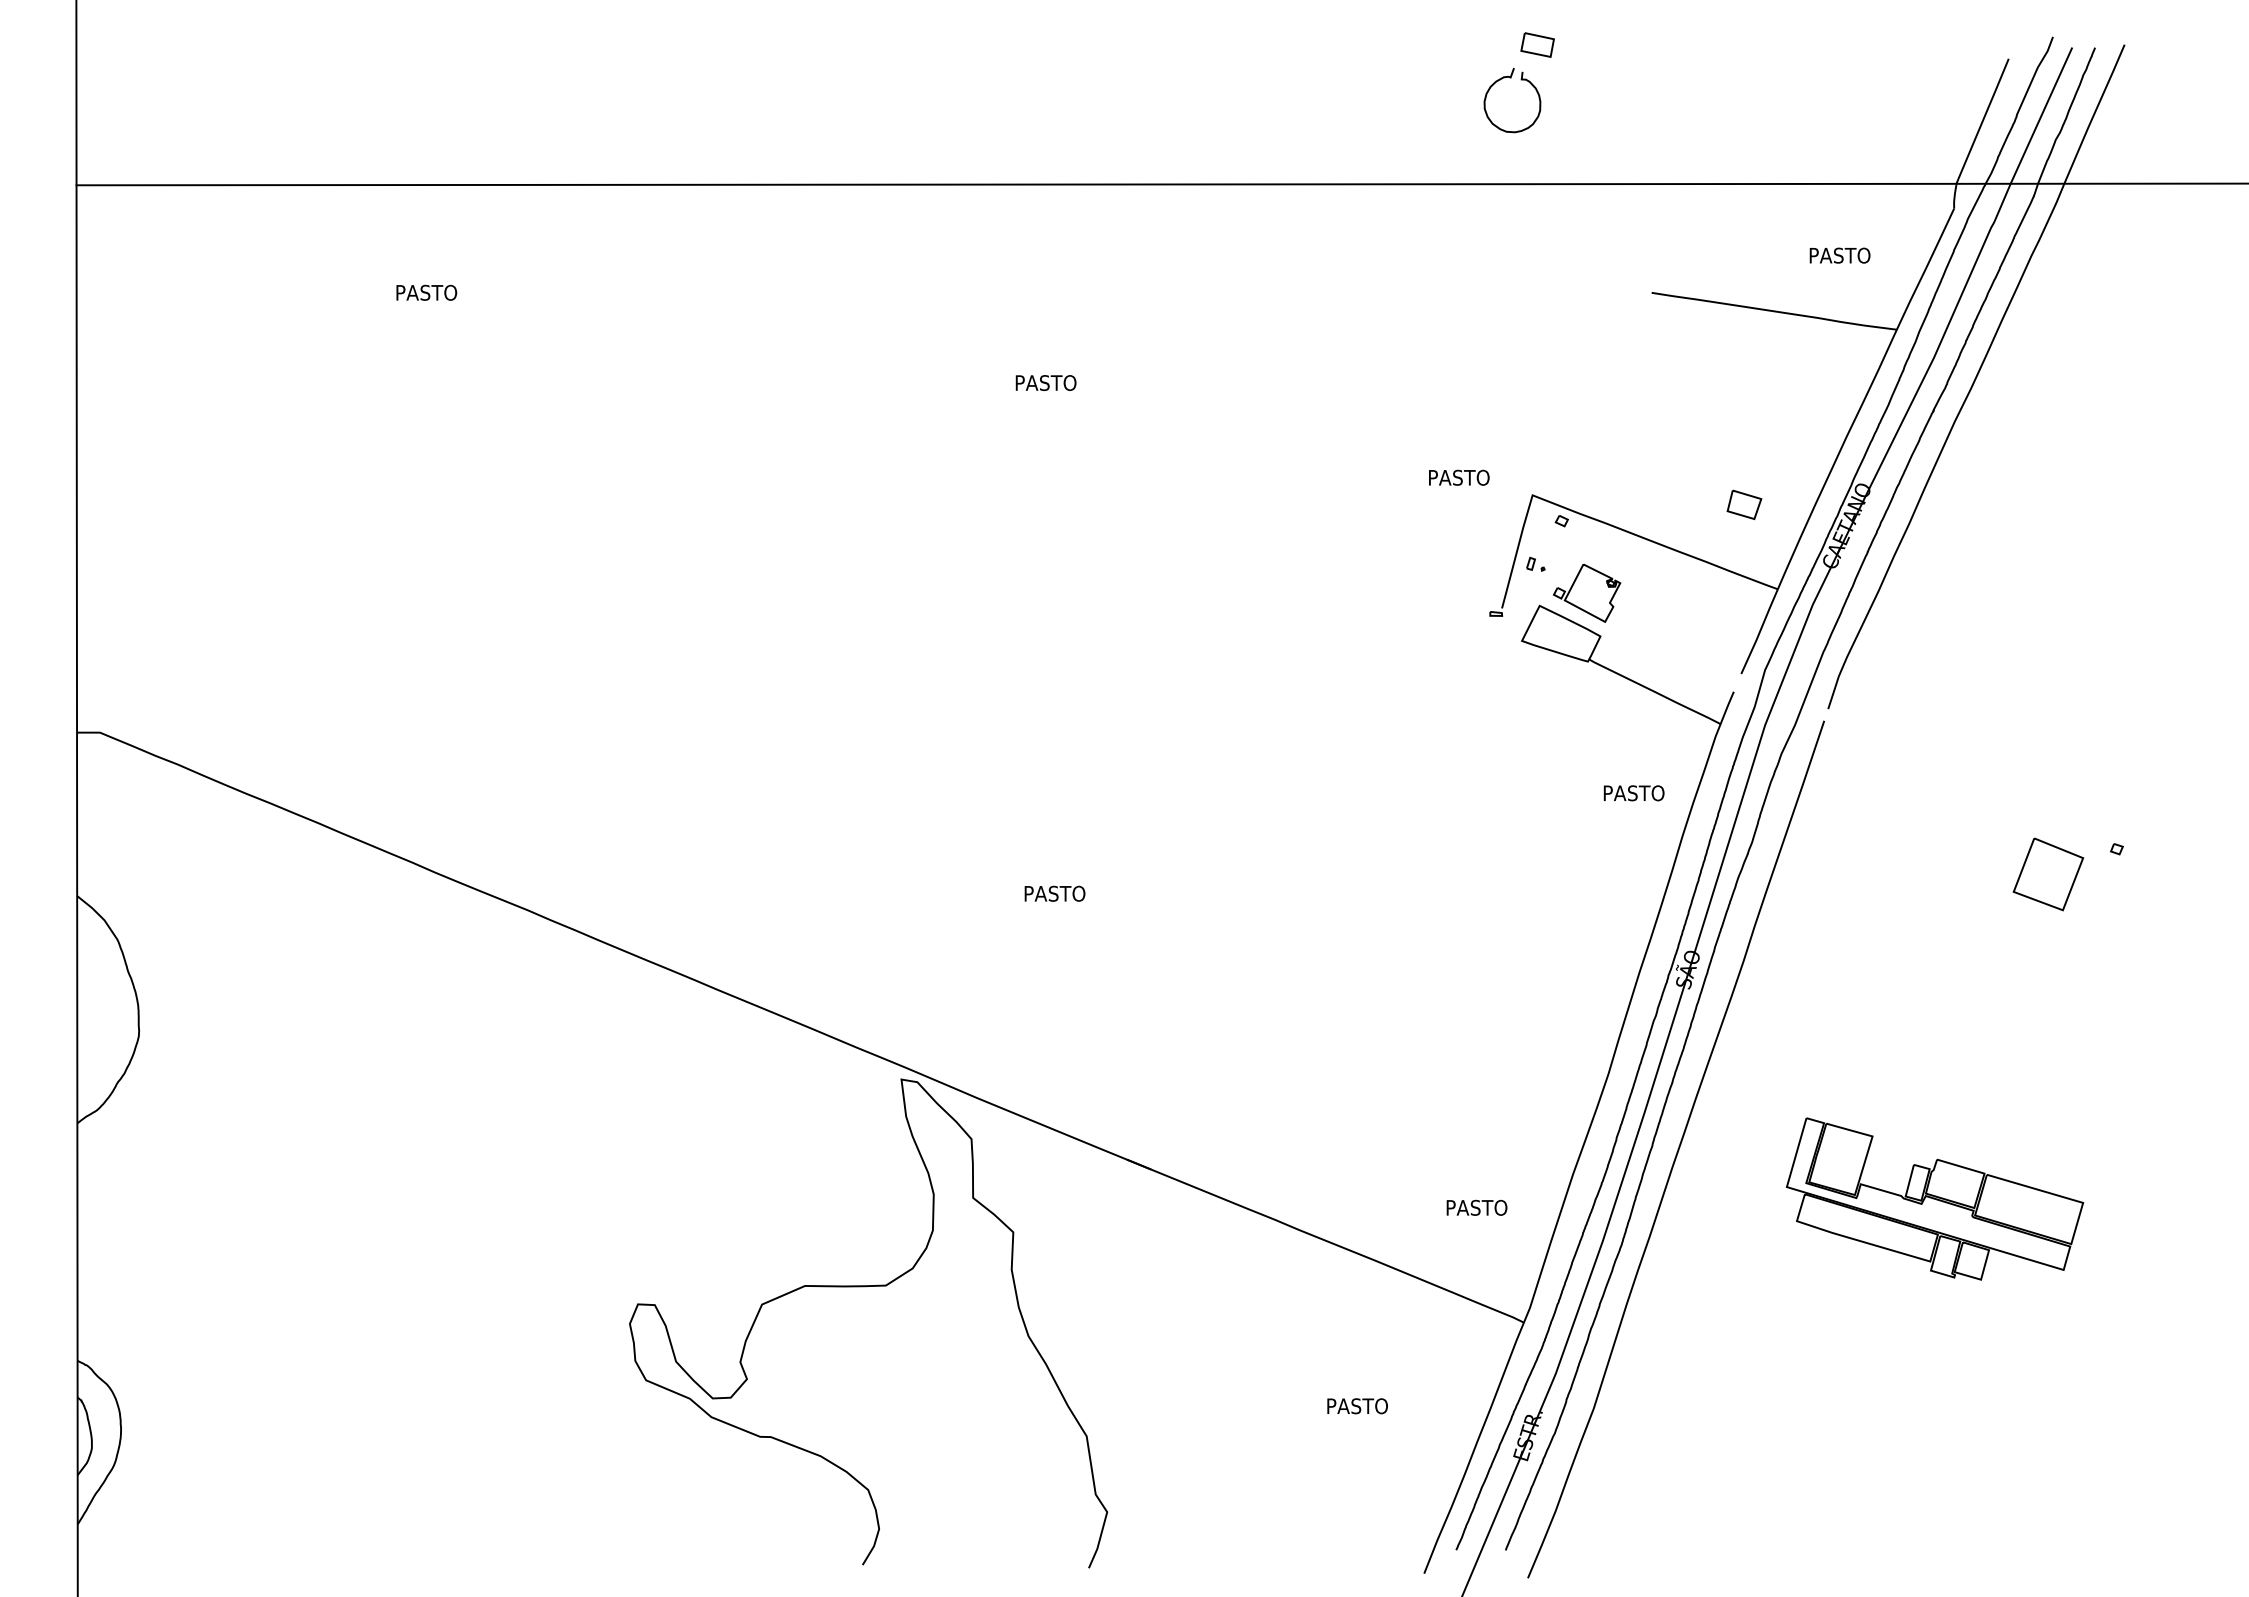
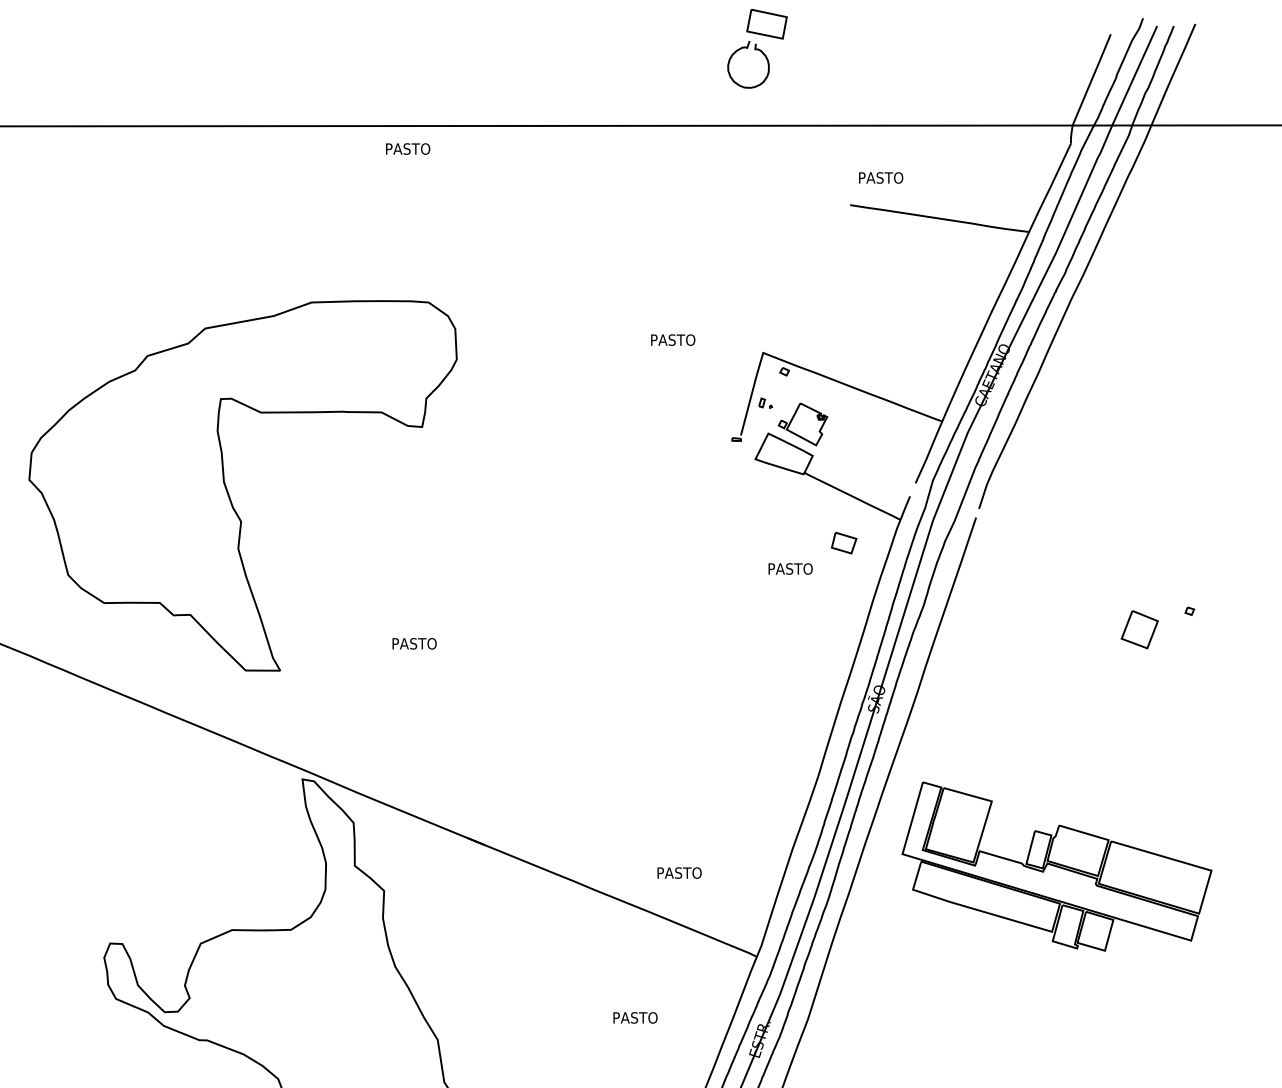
part: (1537, 44) -> (766, 23), size x1.67
text: (1839, 255) -> (880, 177), moved
text: (1045, 382) -> (407, 148), moved
text: (1459, 477) -> (673, 339), moved
part: (1744, 504) -> (844, 542), moved
part: (799, 684) -> (228, 491), added
text: (1633, 793) -> (790, 569), moved
part: (2048, 874) -> (1139, 629), size x0.71
part: (1934, 1198) -> (1056, 866), size x1.43
text: (1476, 1207) -> (679, 872), moved

